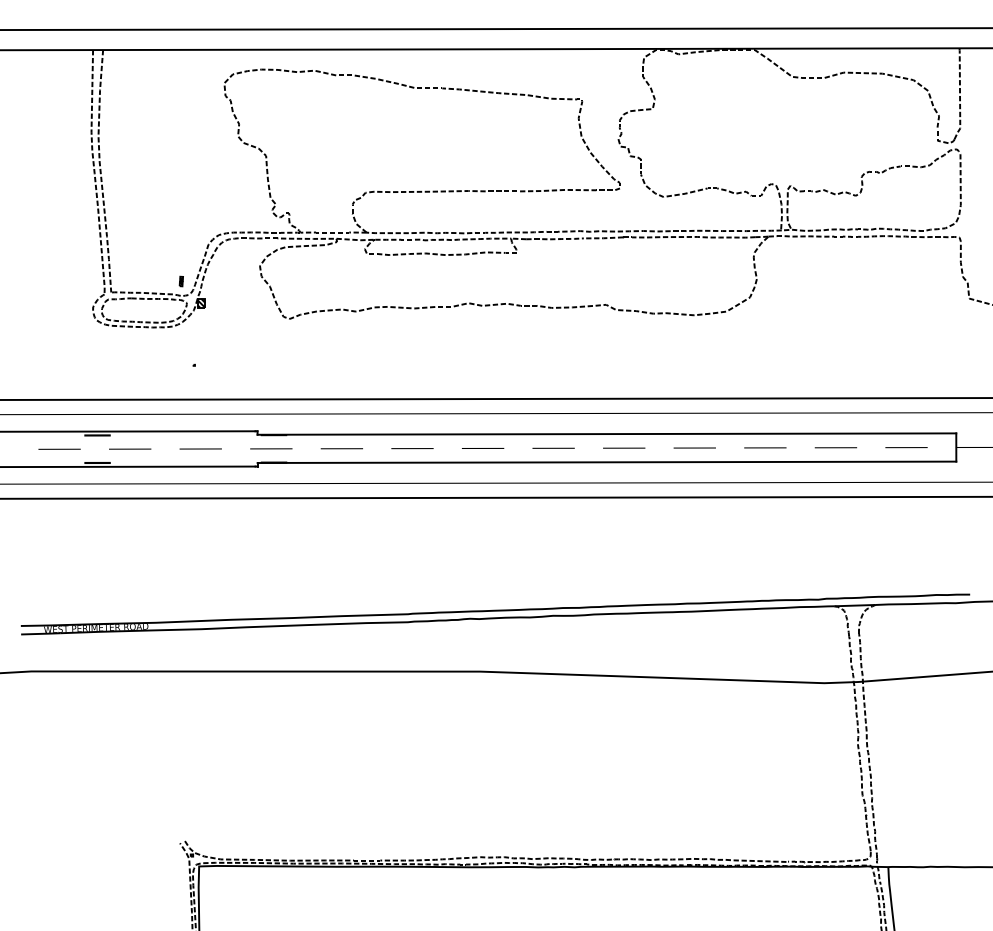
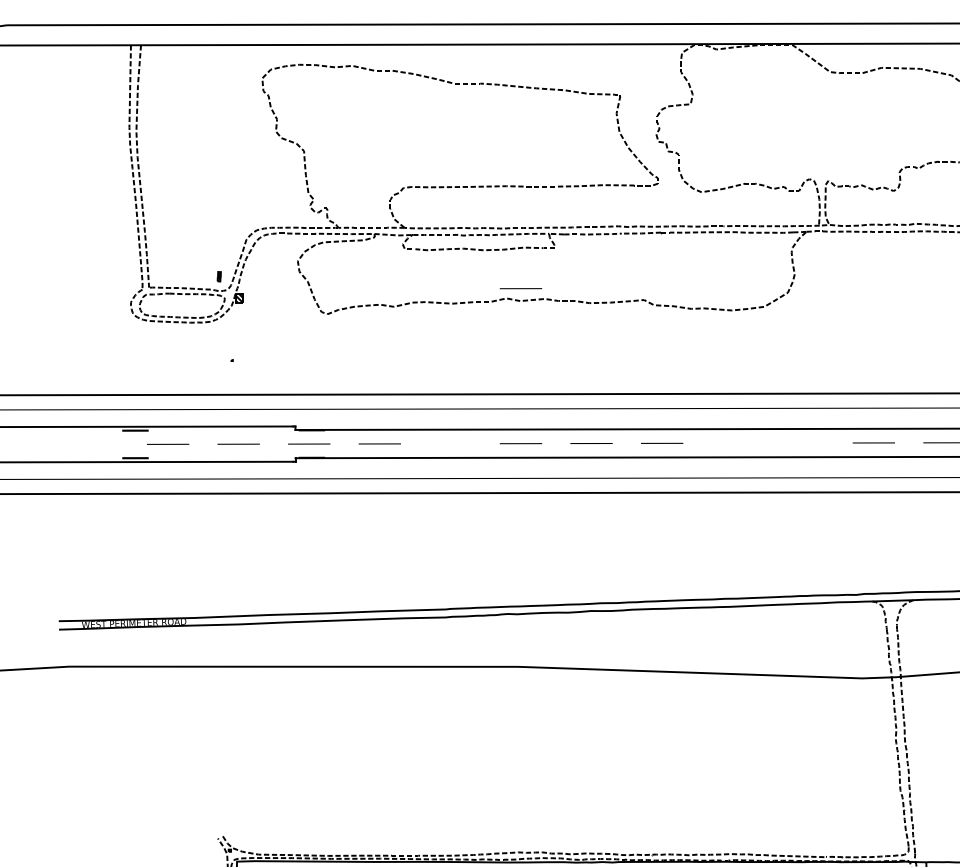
line: (483, 293) -> (521, 288), added
fill: (694, 447) -> (732, 442), removed
line: (765, 447) -> (803, 442), removed
line: (59, 448) -> (97, 443), removed
fill: (412, 448) -> (450, 443), removed

